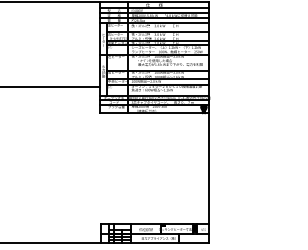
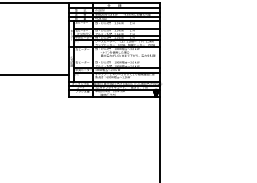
line: (157, 70) -> (117, 60), removed

